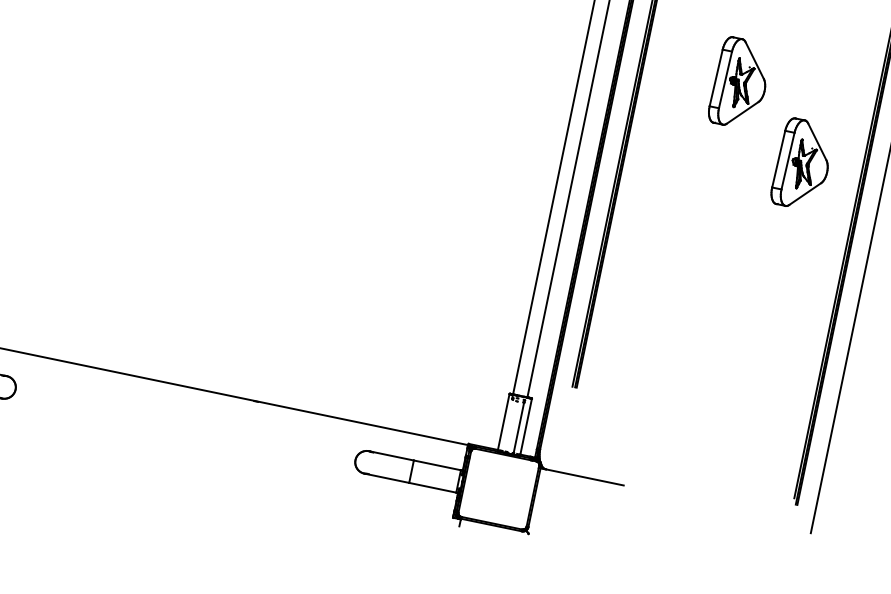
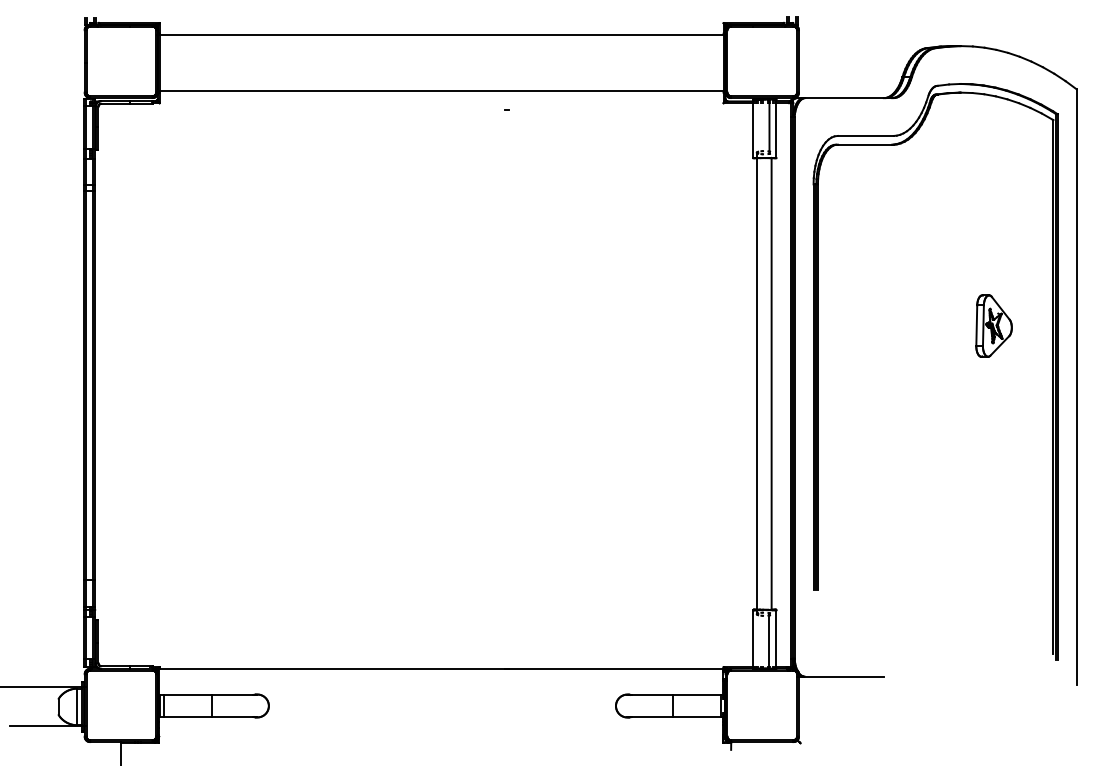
part: (740, 83) -> (916, 259), removed
part: (802, 164) -> (993, 325), size x0.7

